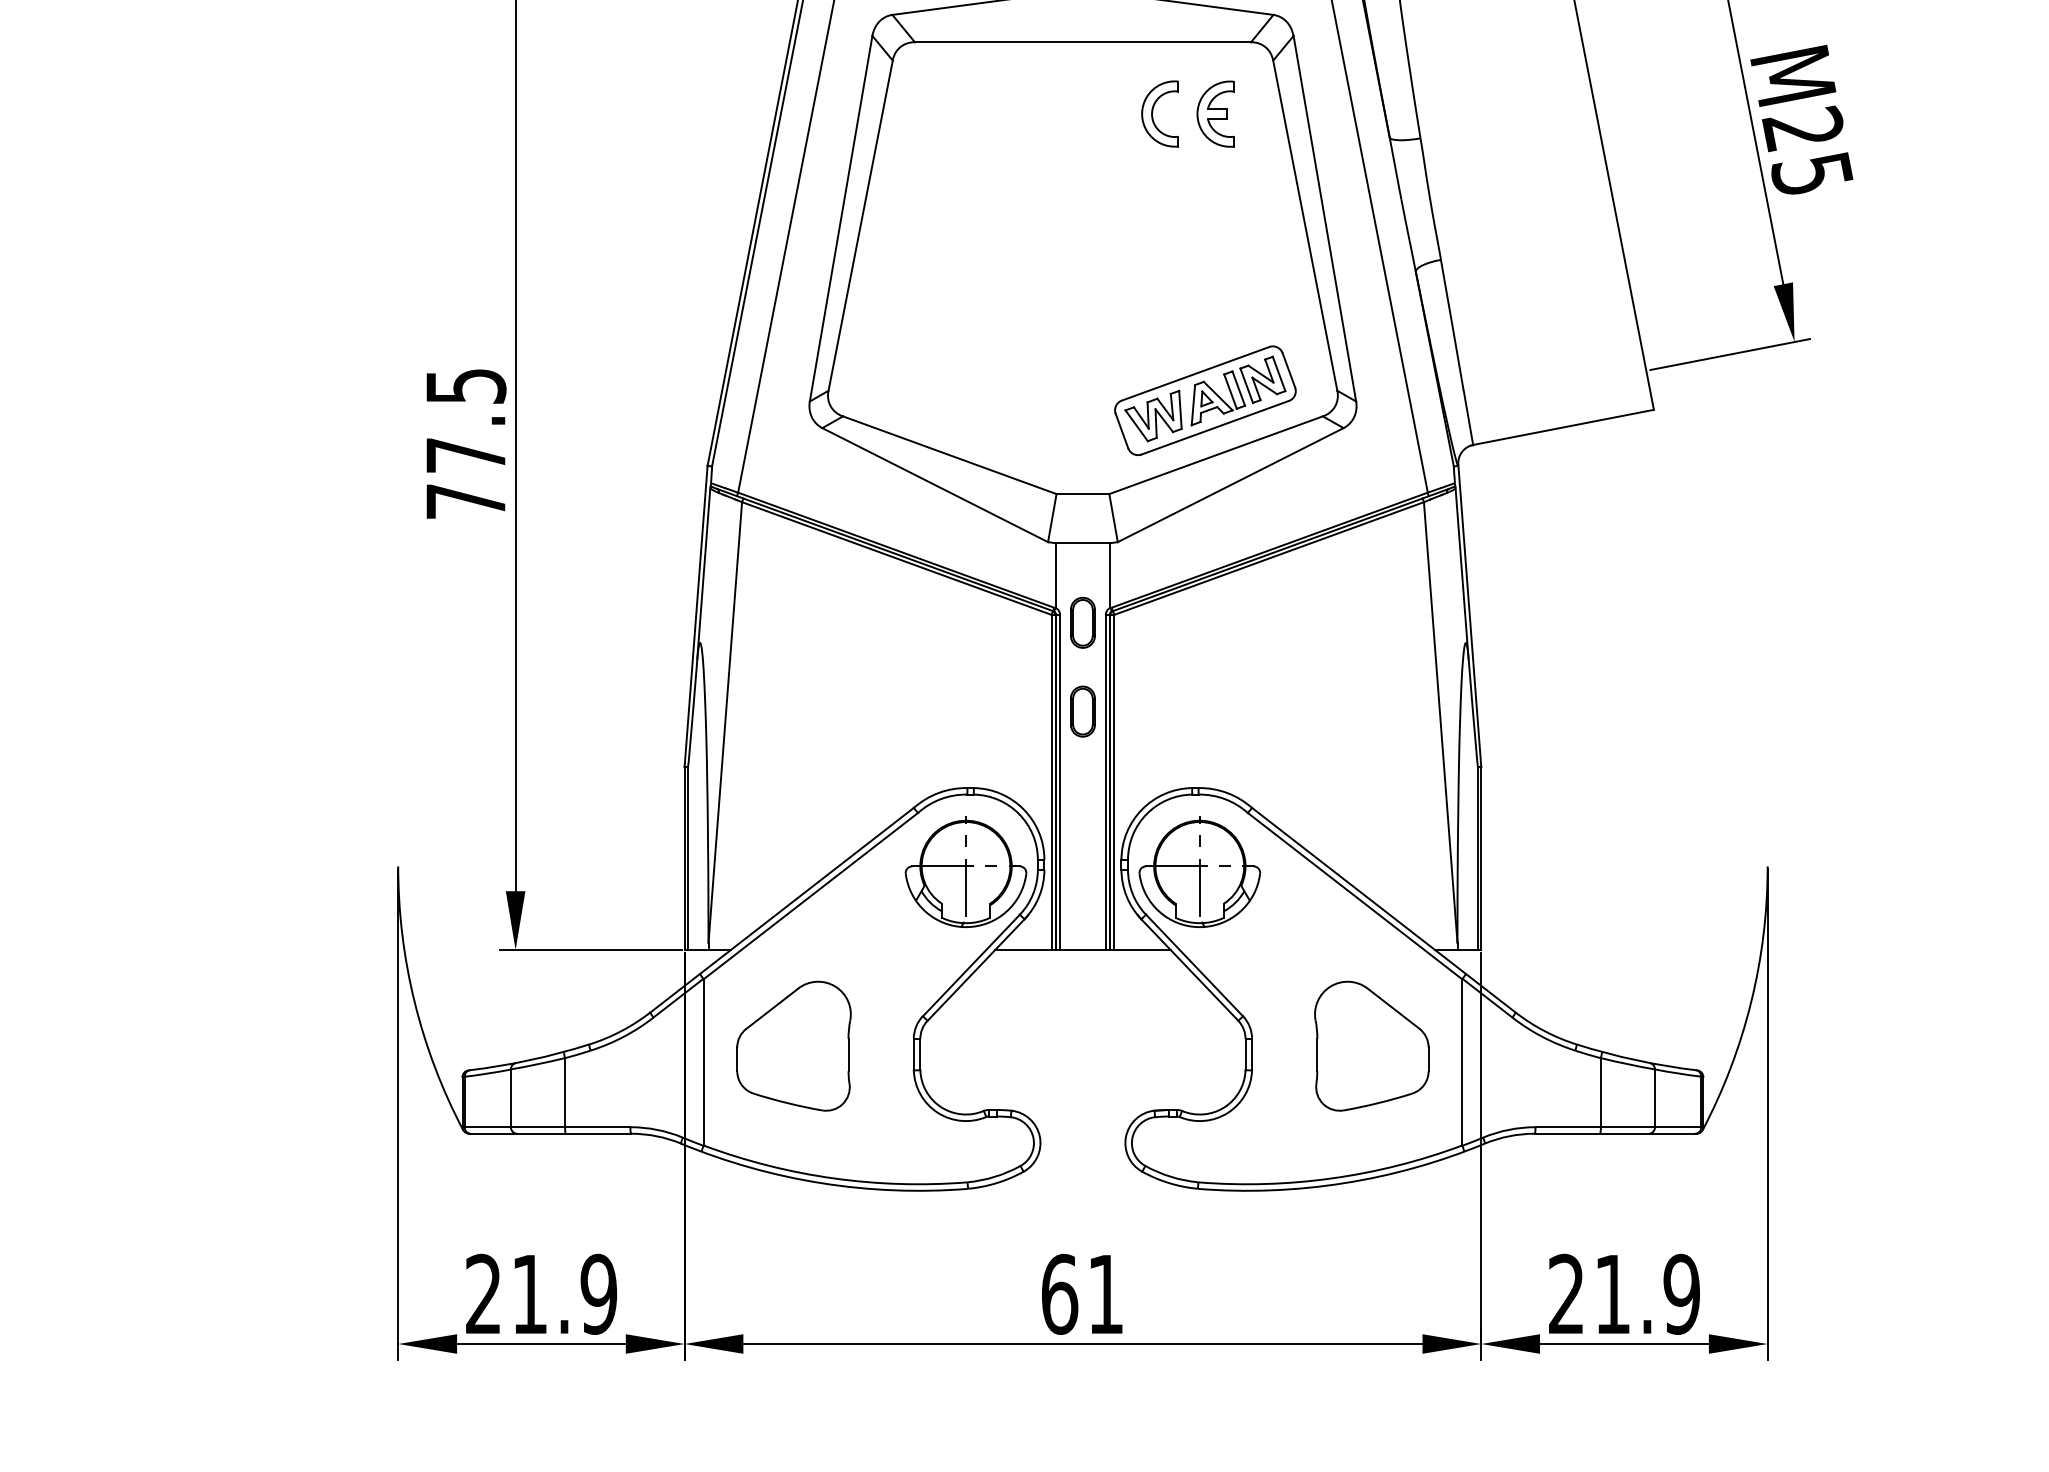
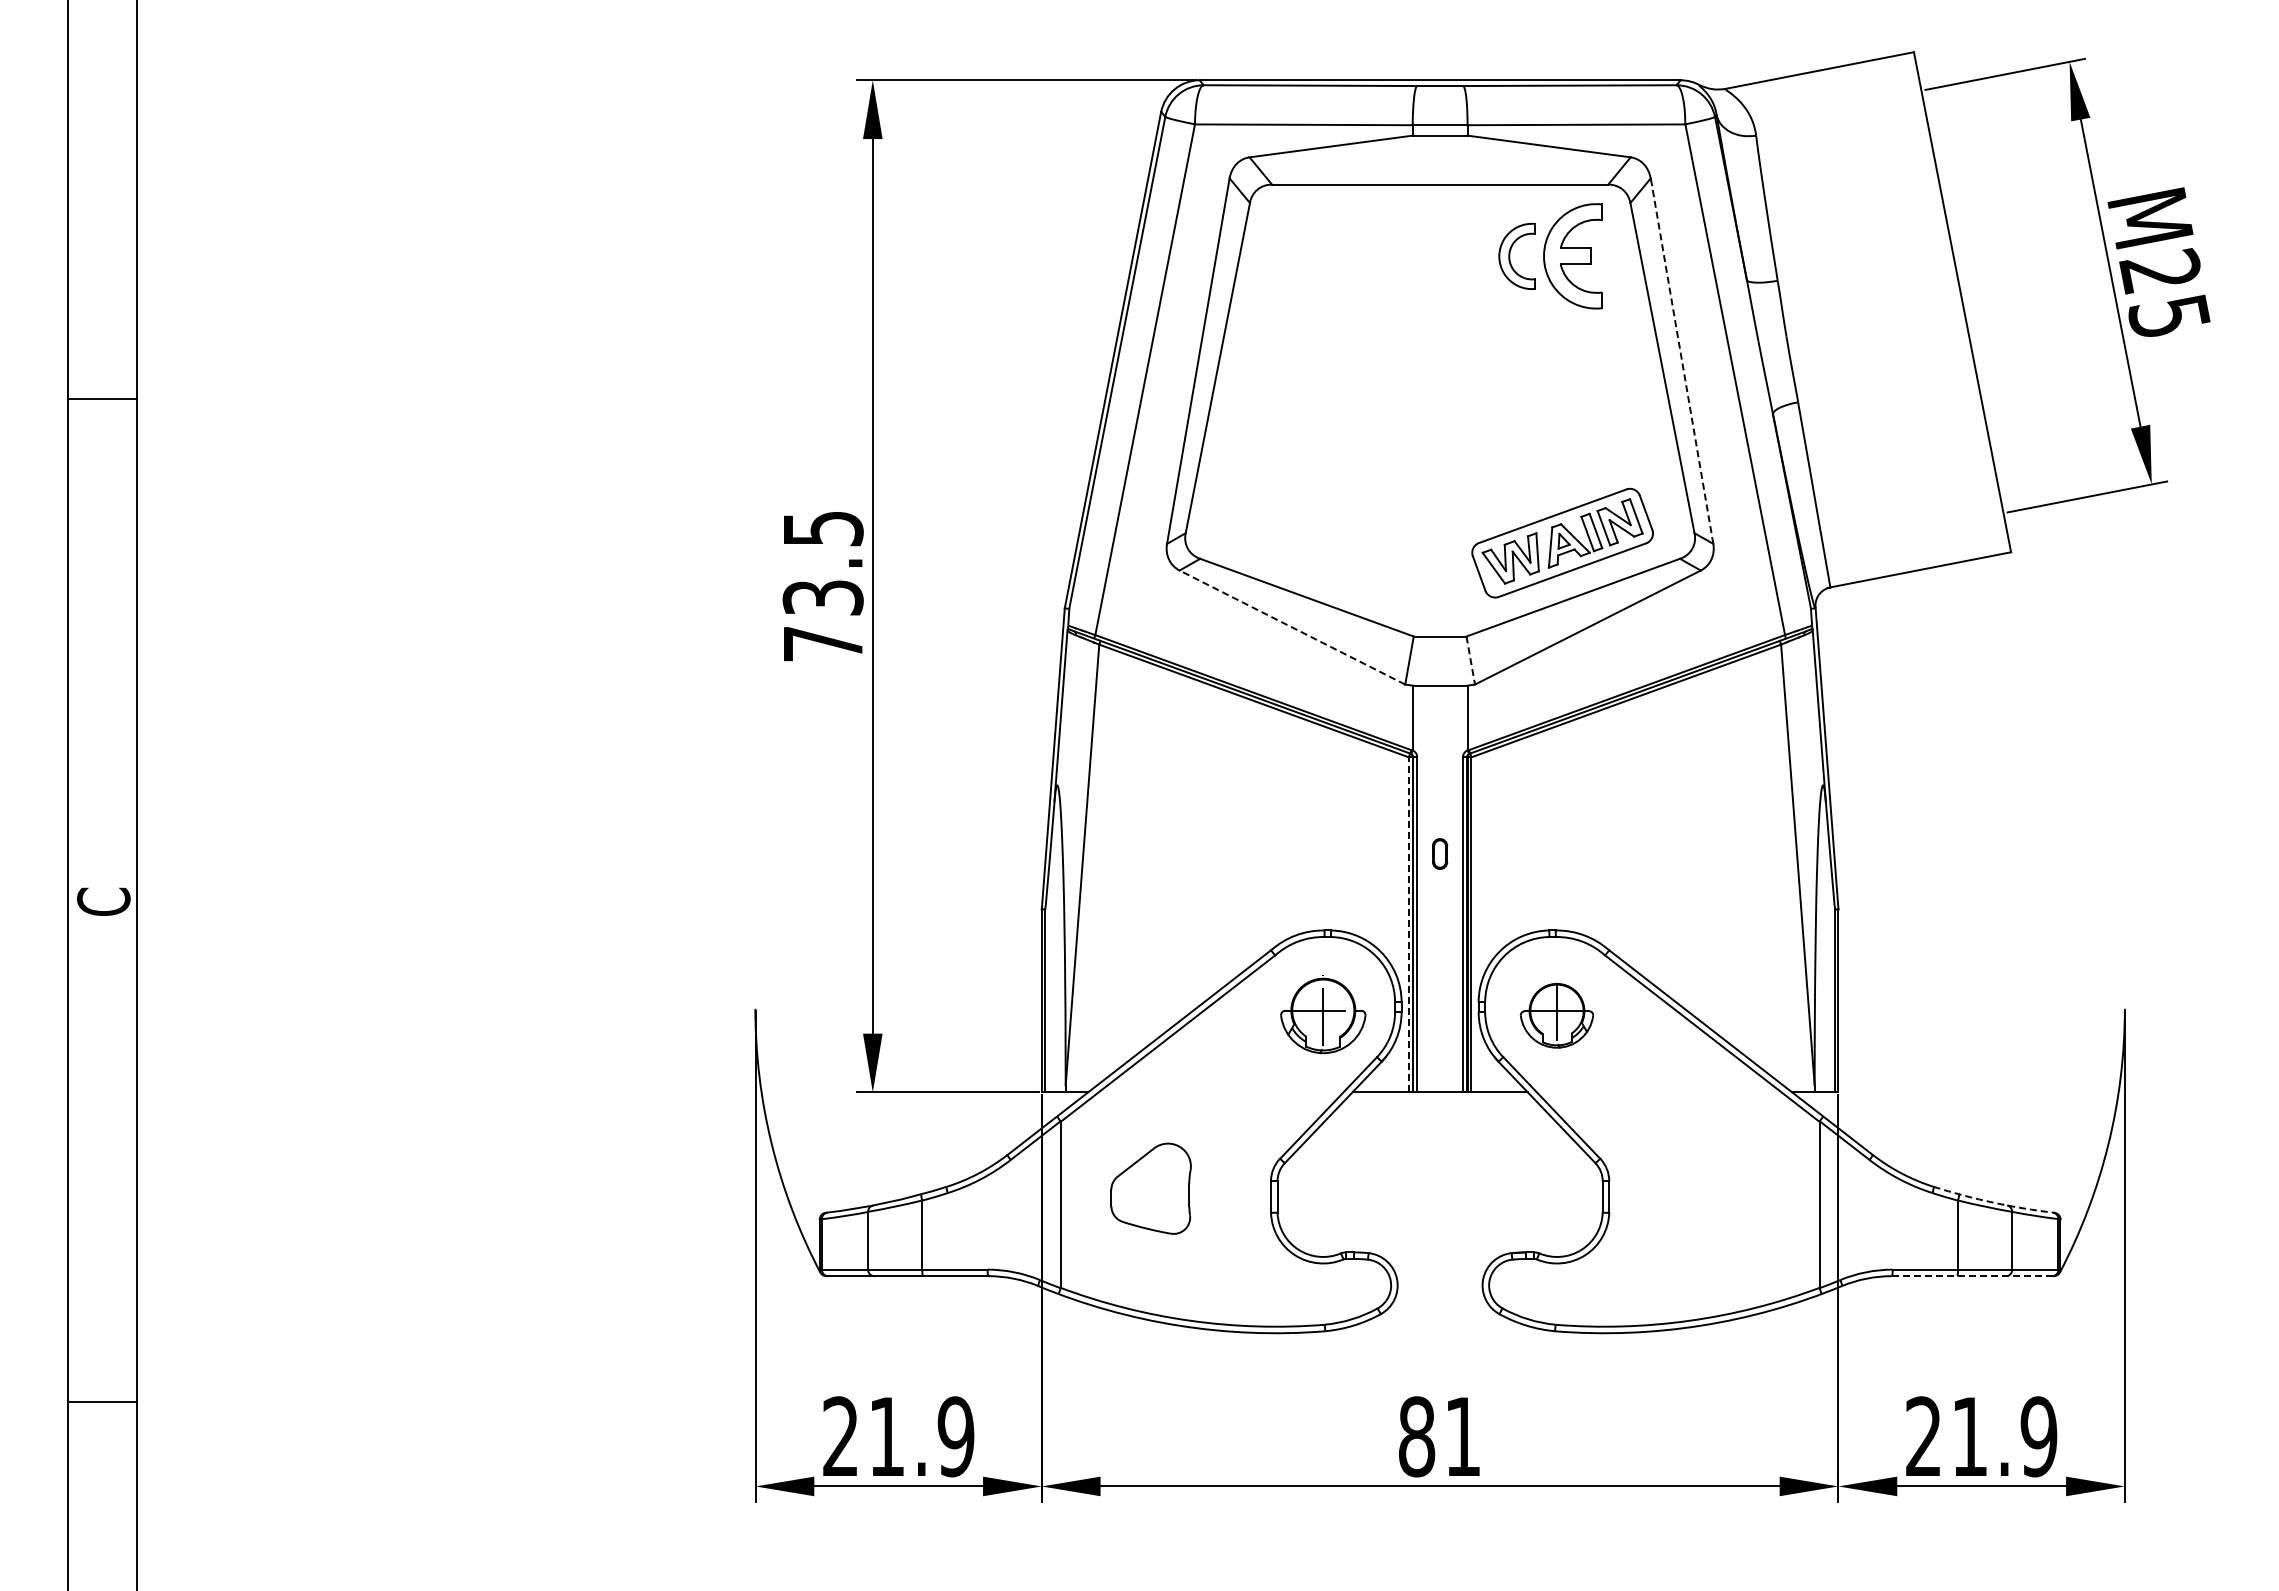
part: (1215, 114) -> (1572, 256), size x1.6
line: (1324, 218) -> (1681, 360), solid -> dashed
text: (465, 455) -> (822, 597), 77.5 -> 73.5
line: (934, 485) -> (1291, 627), solid -> dashed
line: (1113, 519) -> (1470, 661), solid -> dashed
part: (1082, 623) -> (1439, 765), removed
part: (1082, 711) -> (1439, 853), size x0.6
line: (1051, 782) -> (1408, 924), solid -> dashed
part: (966, 872) -> (1323, 1014), size x0.7
part: (1199, 872) -> (1556, 1014), size x0.6
part: (793, 1046) -> (1150, 1188), size x0.7
part: (1371, 1046) -> (1728, 1188), removed
arc: (1636, 1060) -> (1993, 1202), solid -> dashed
line: (1616, 1134) -> (1973, 1276), solid -> dashed
text: (1060, 1294) -> (1417, 1436), 61 -> 81

